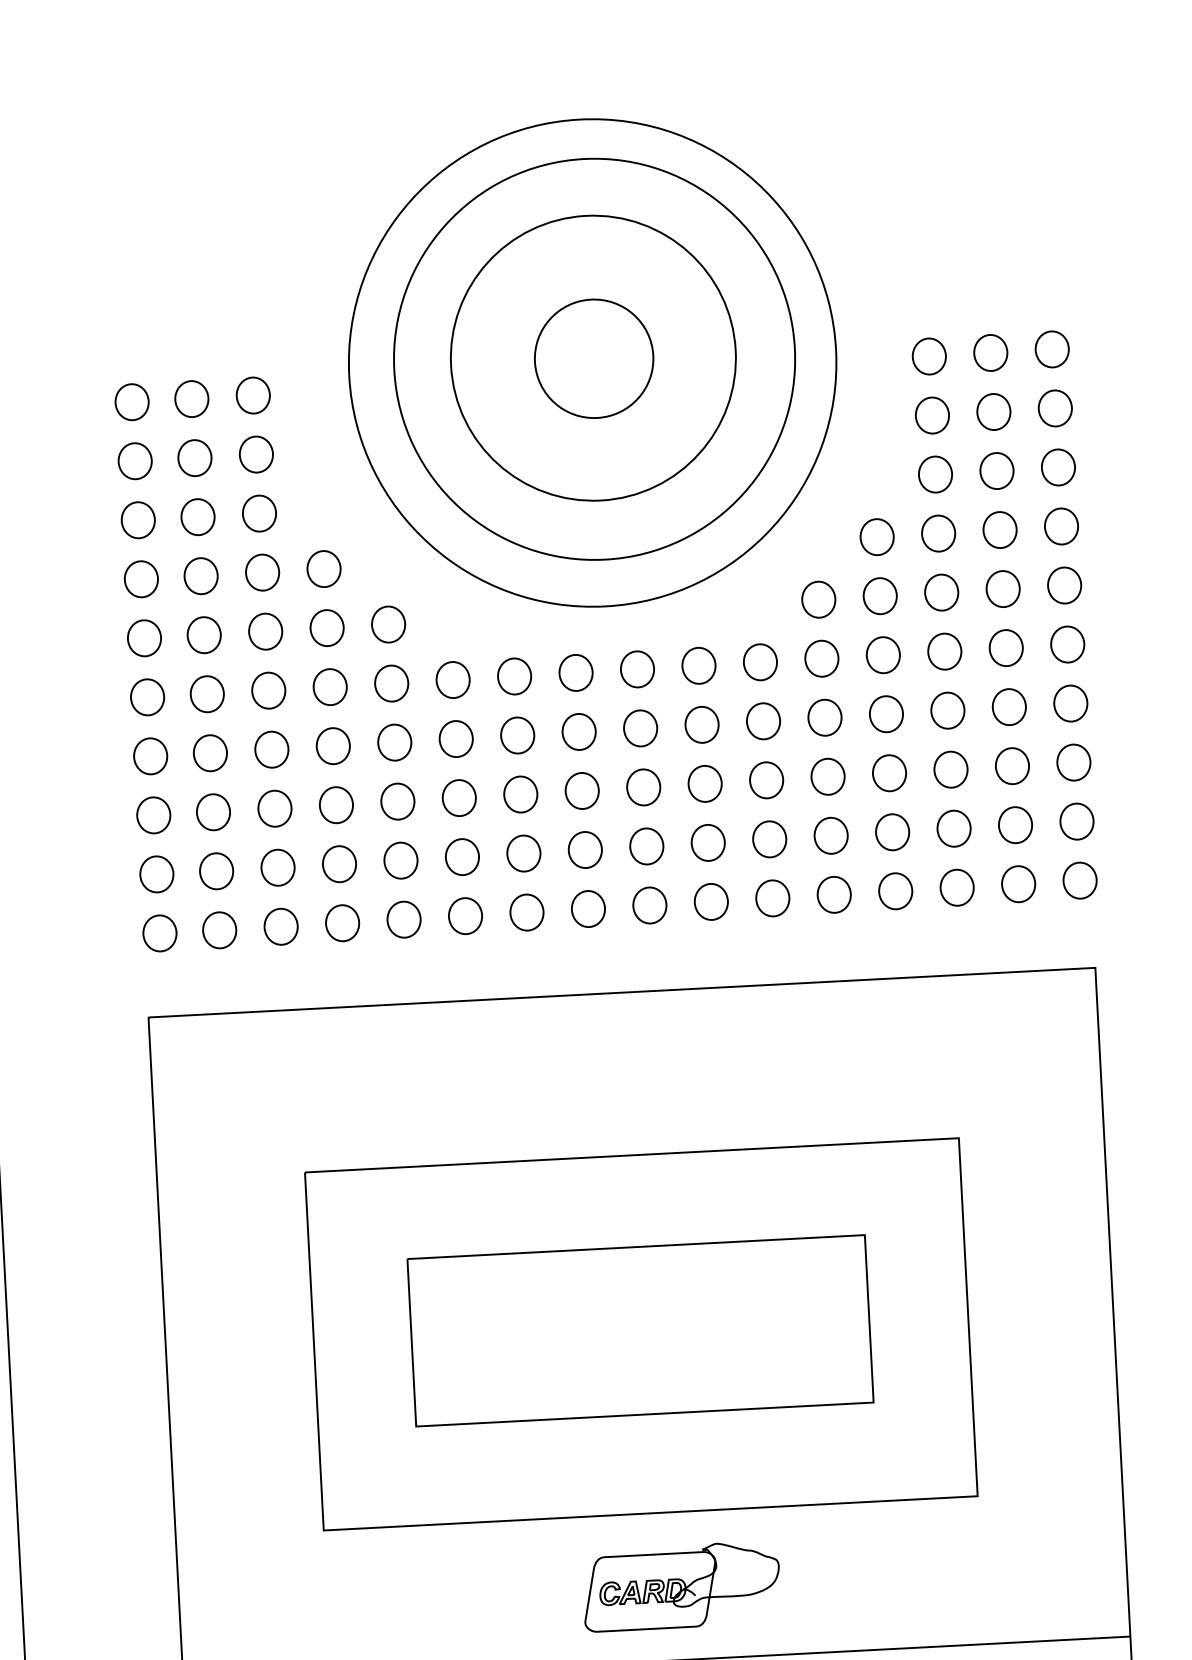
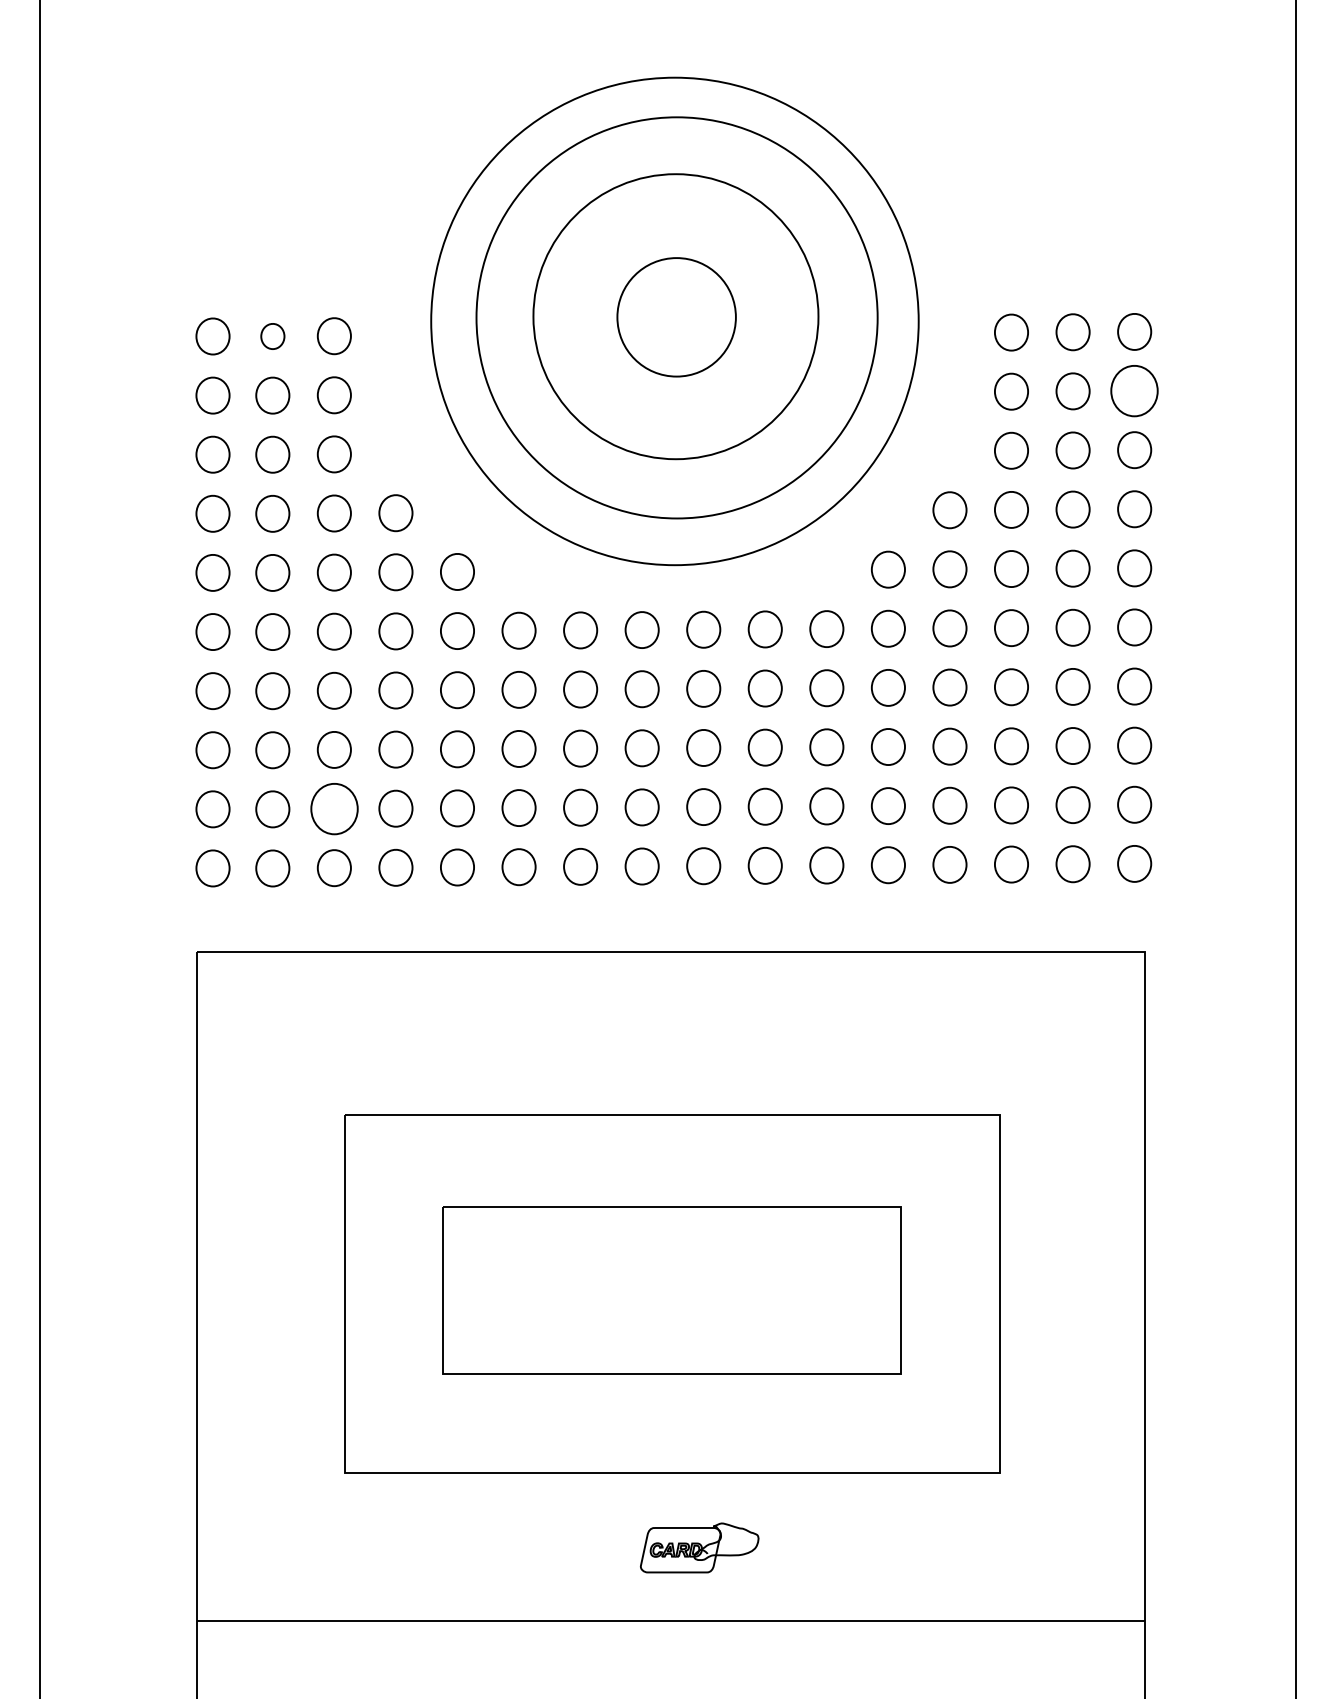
part: (191, 399) -> (272, 336), size x0.7
part: (1055, 407) -> (1134, 390), size x1.4
part: (277, 867) -> (333, 808), size x1.4
part: (681, 1586) -> (699, 1547), size x0.6

